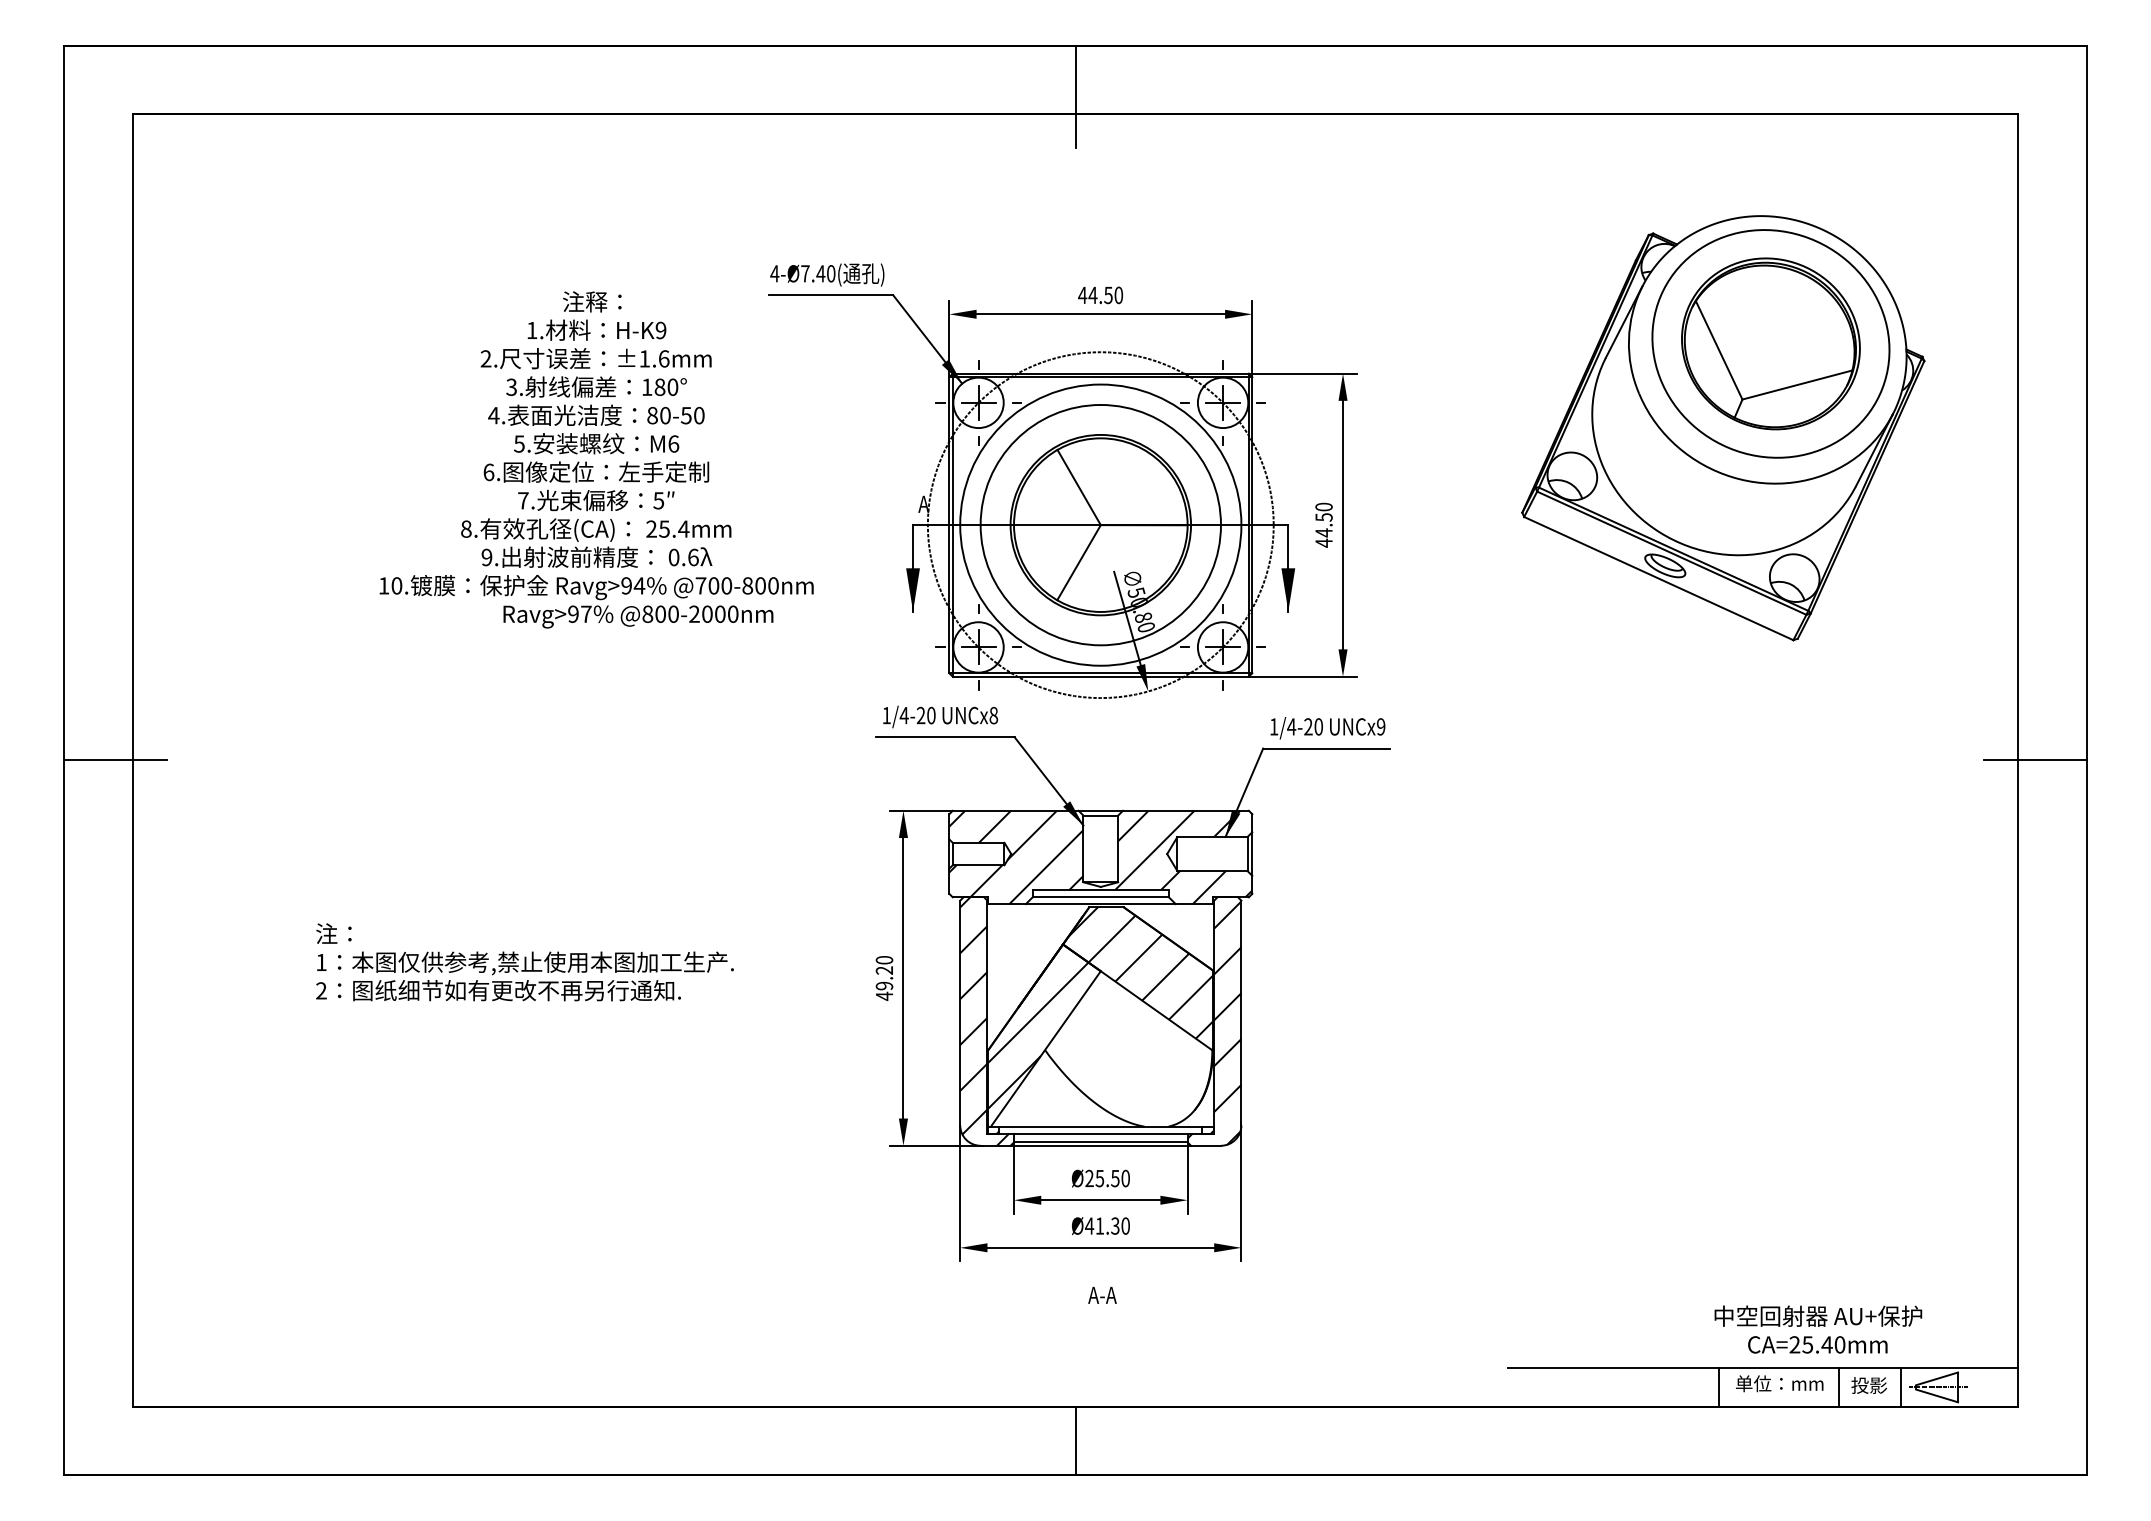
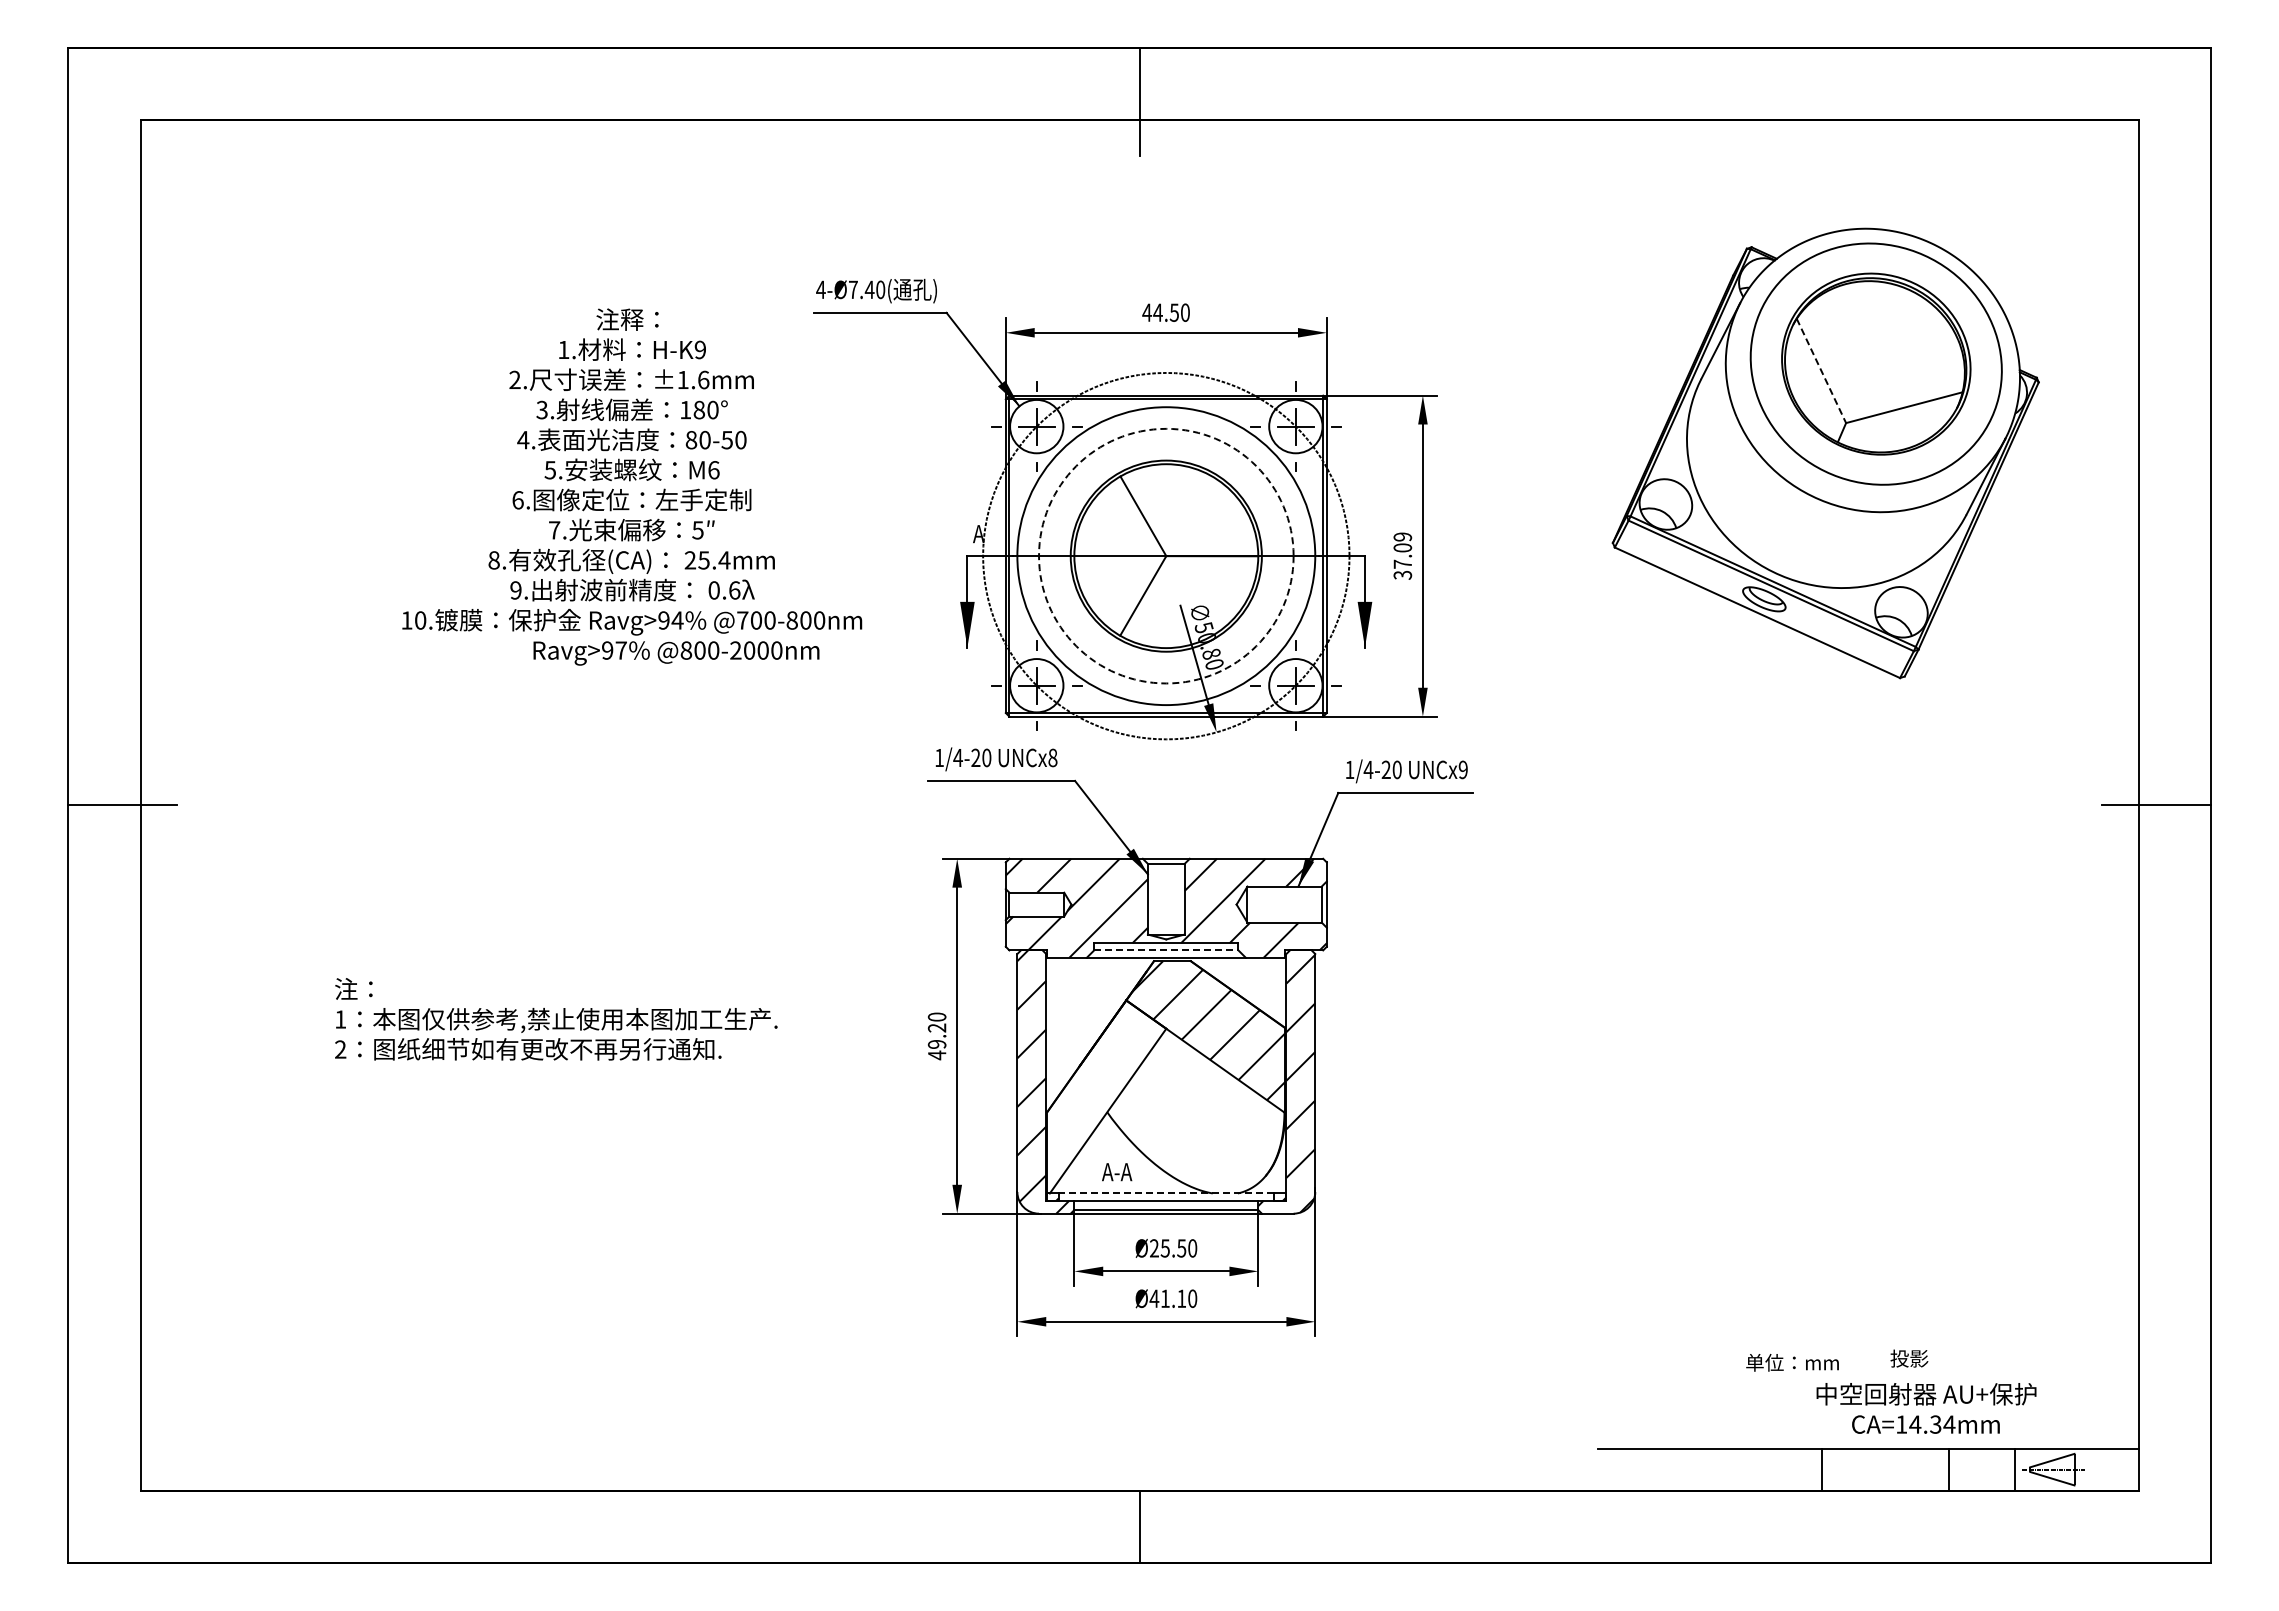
line: (1719, 349) -> (1821, 370), solid -> dashed
circle: (1100, 524) -> (1166, 555), solid -> dashed
text: (1323, 525) -> (1402, 556), 44.50 -> 37.09
line: (1100, 897) -> (1166, 950), solid -> dashed
hatch: (1038, 1035) -> (1100, 1096), removed
line: (1100, 1126) -> (1165, 1193), solid -> dashed
text: (1115, 1225) -> (1181, 1298), Ø41.30 -> Ø41.10
text: (1102, 1295) -> (1117, 1172), moved
text: (1817, 1344) -> (1925, 1424), ^JCA=25.40mm -> ^JCA=14.34mm
text: (1779, 1383) -> (1792, 1362), moved
text: (1869, 1385) -> (1909, 1358), moved

